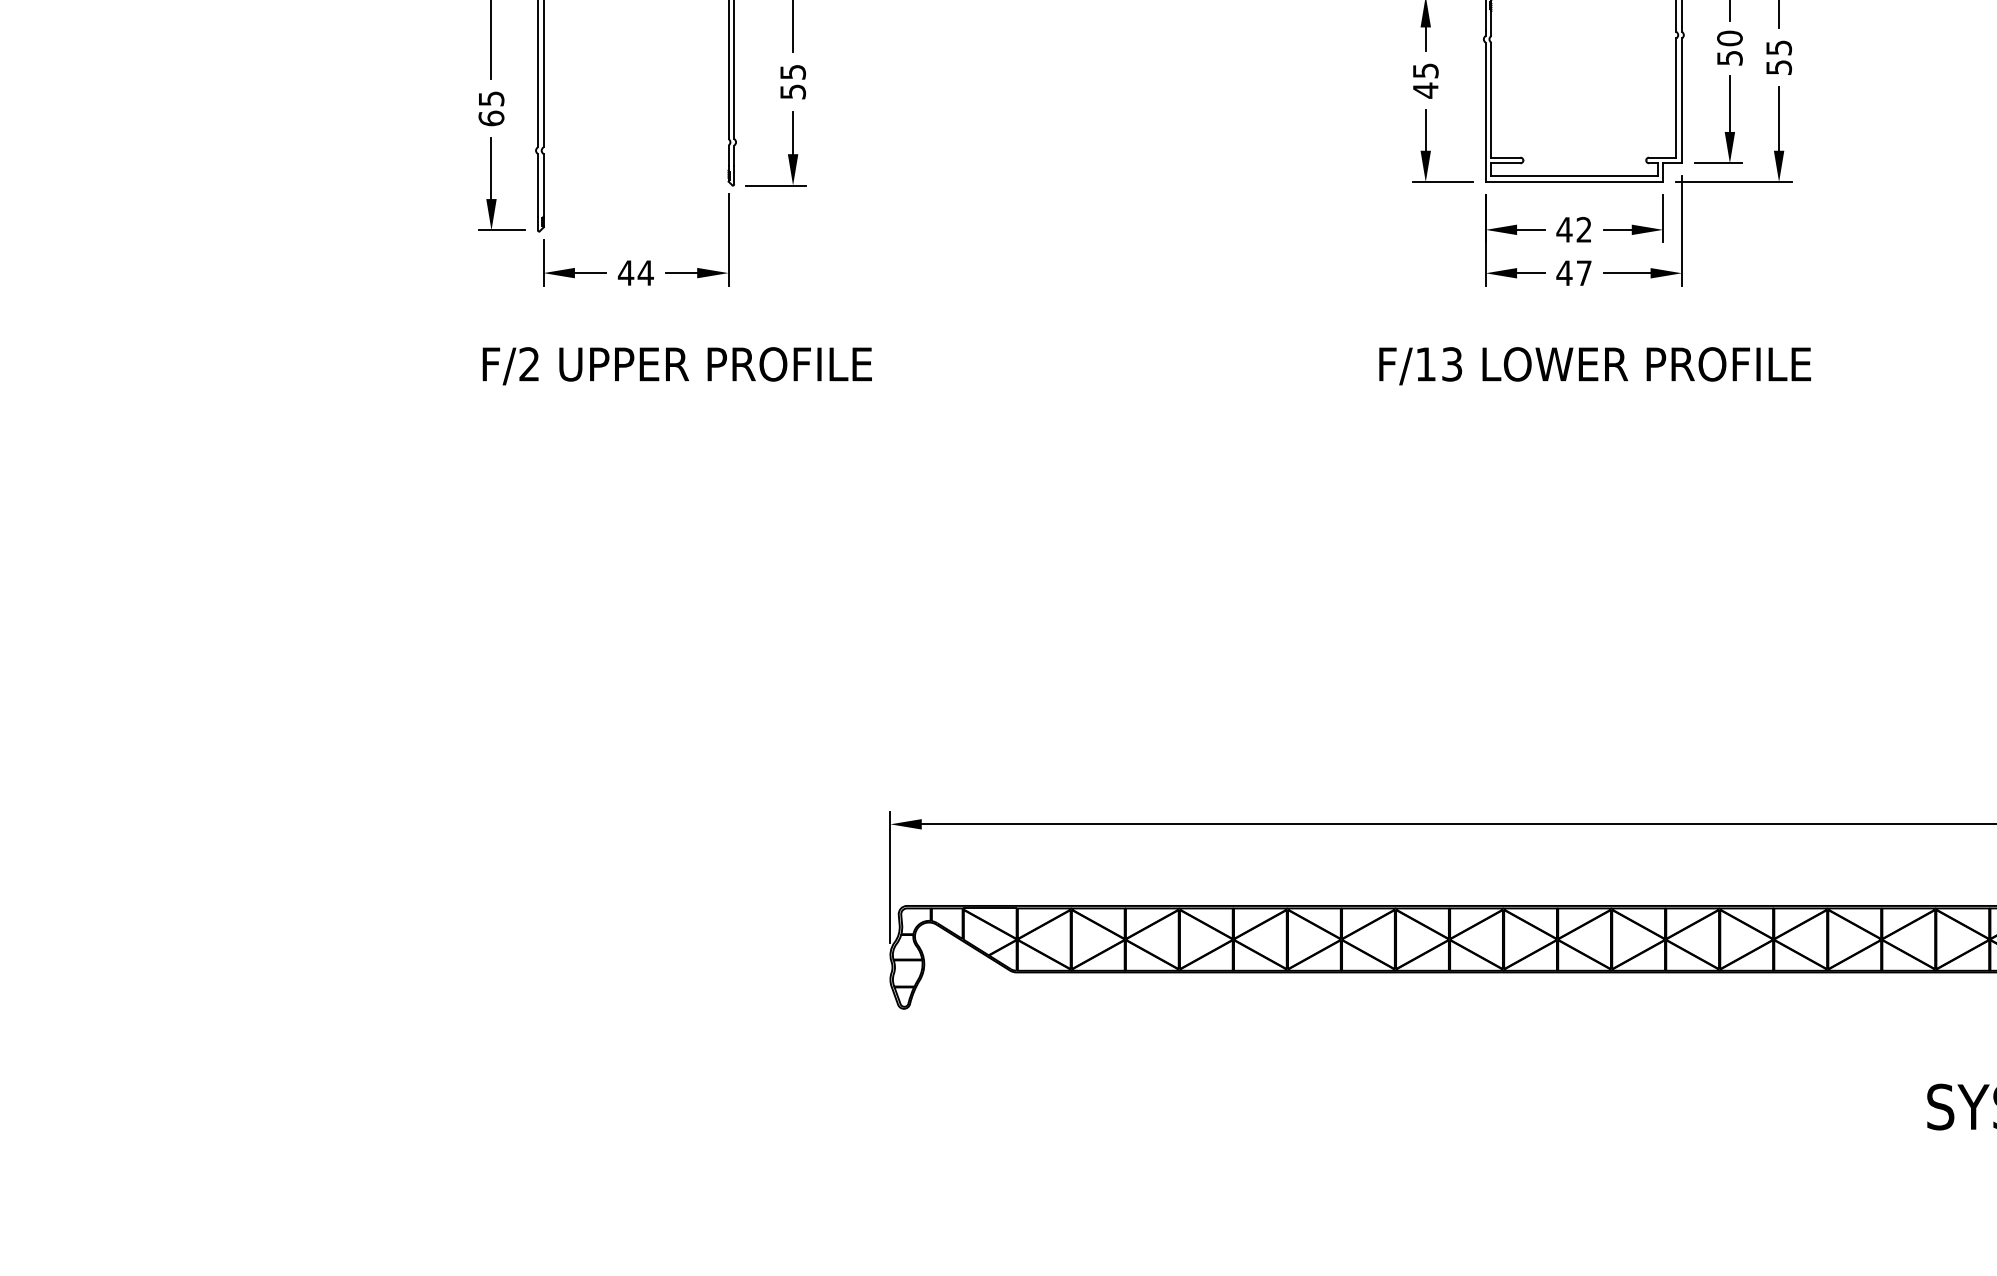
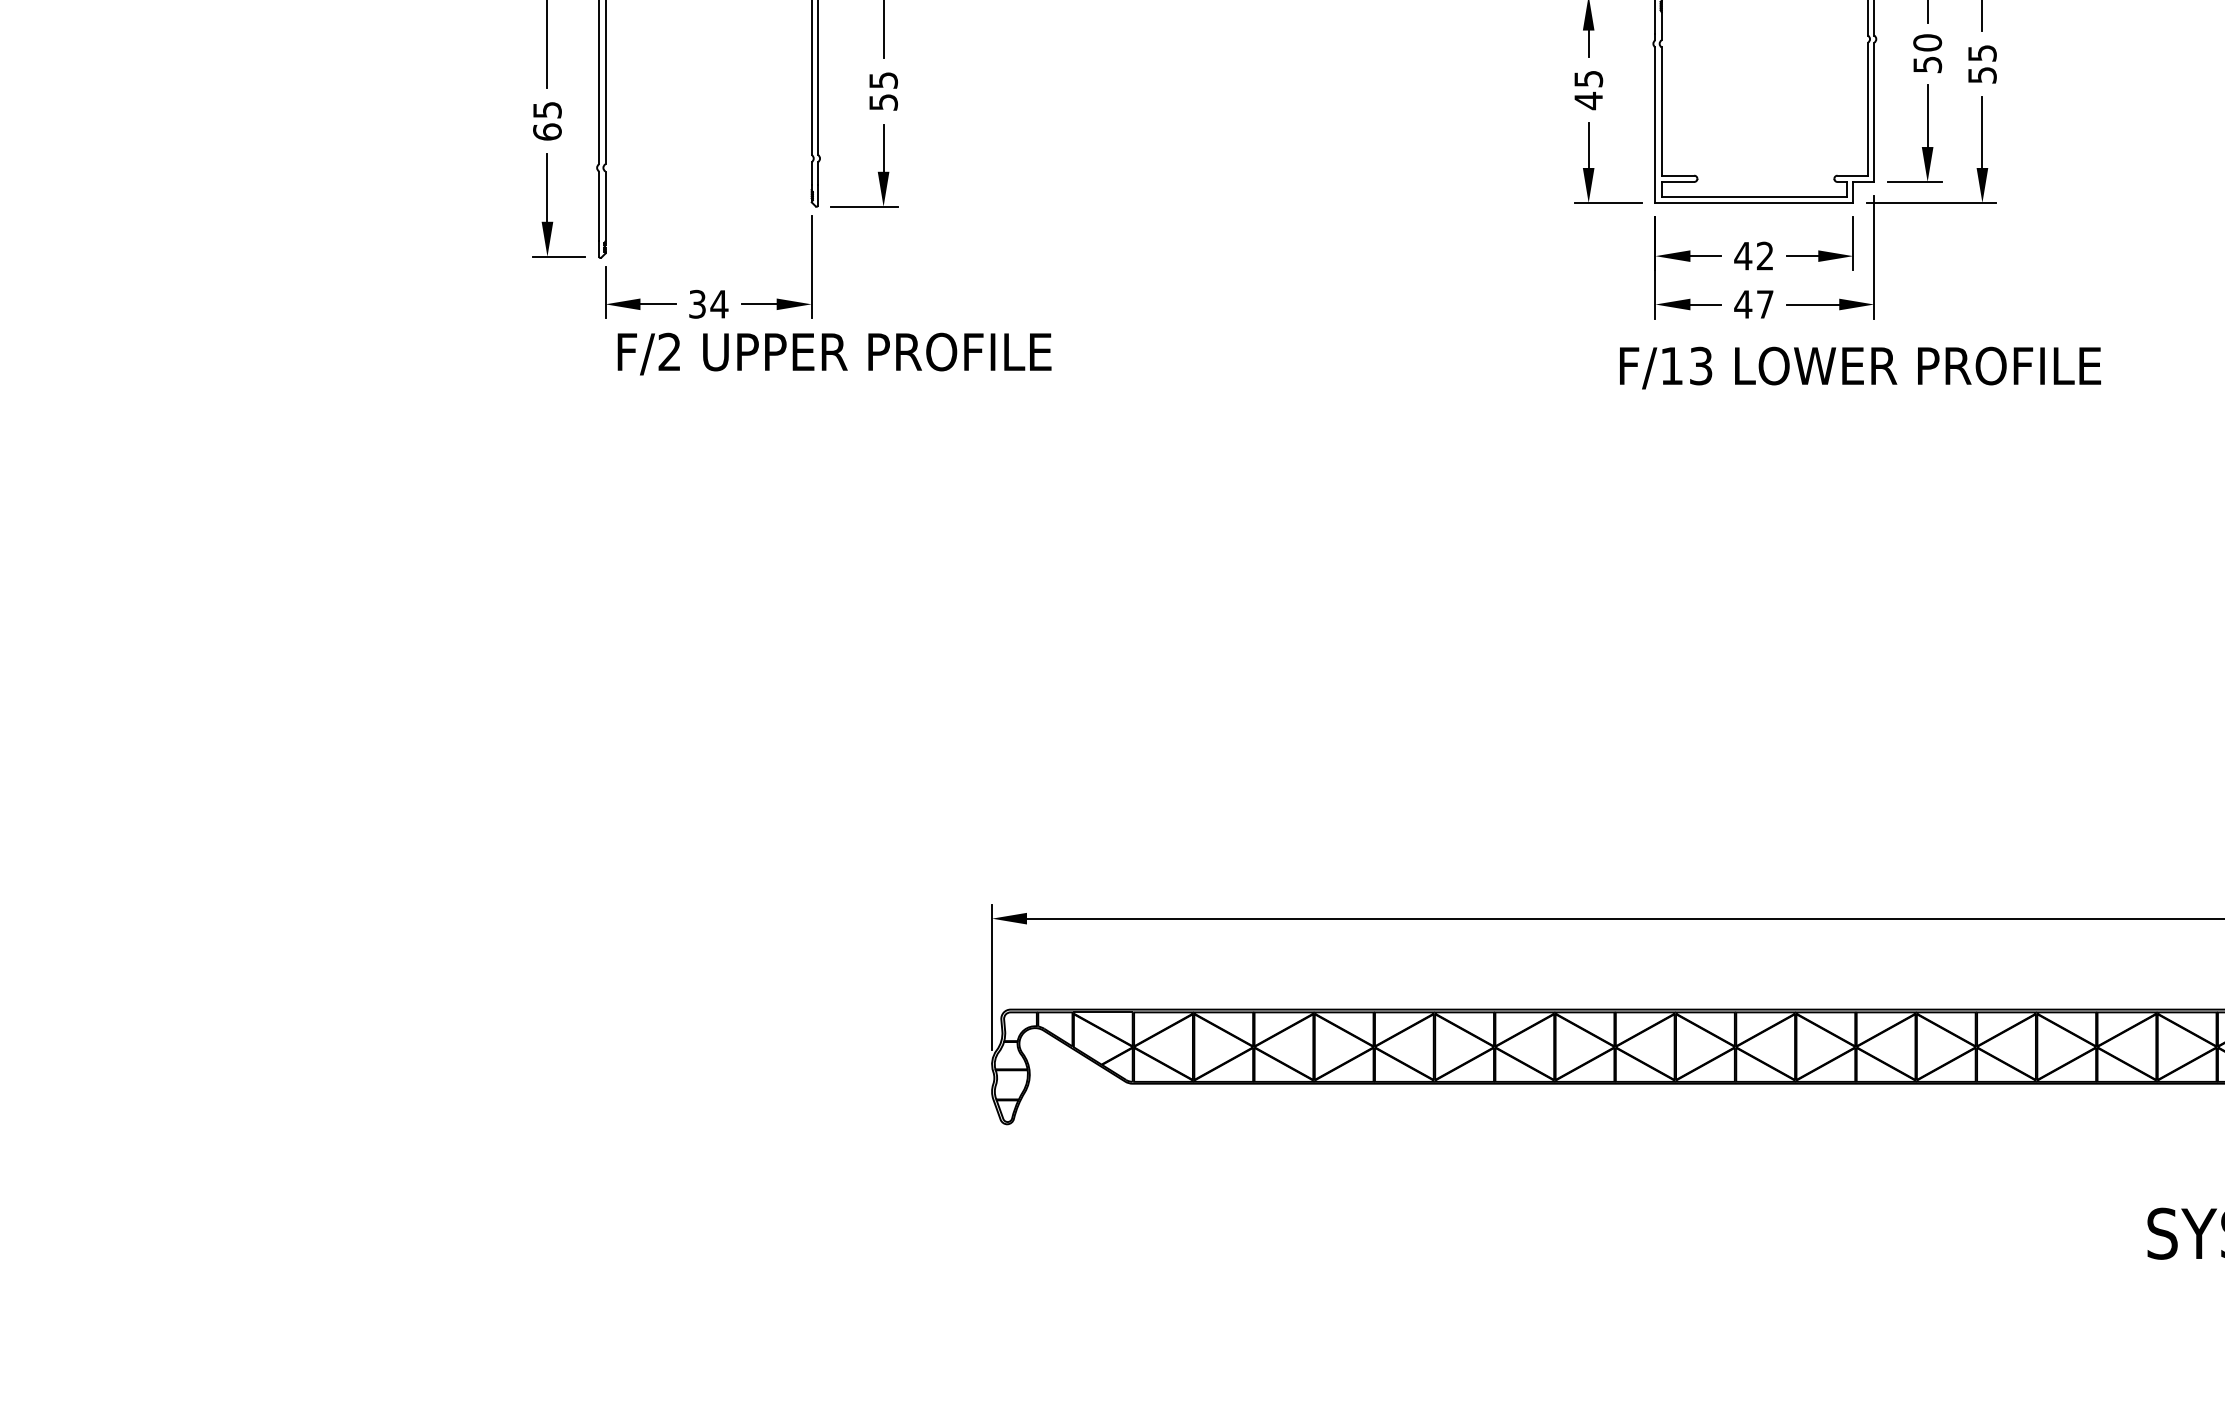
text: (626, 272) -> (697, 303), 44 -> 34
text: (677, 365) -> (834, 353), moved
text: (1595, 365) -> (1860, 367), moved

